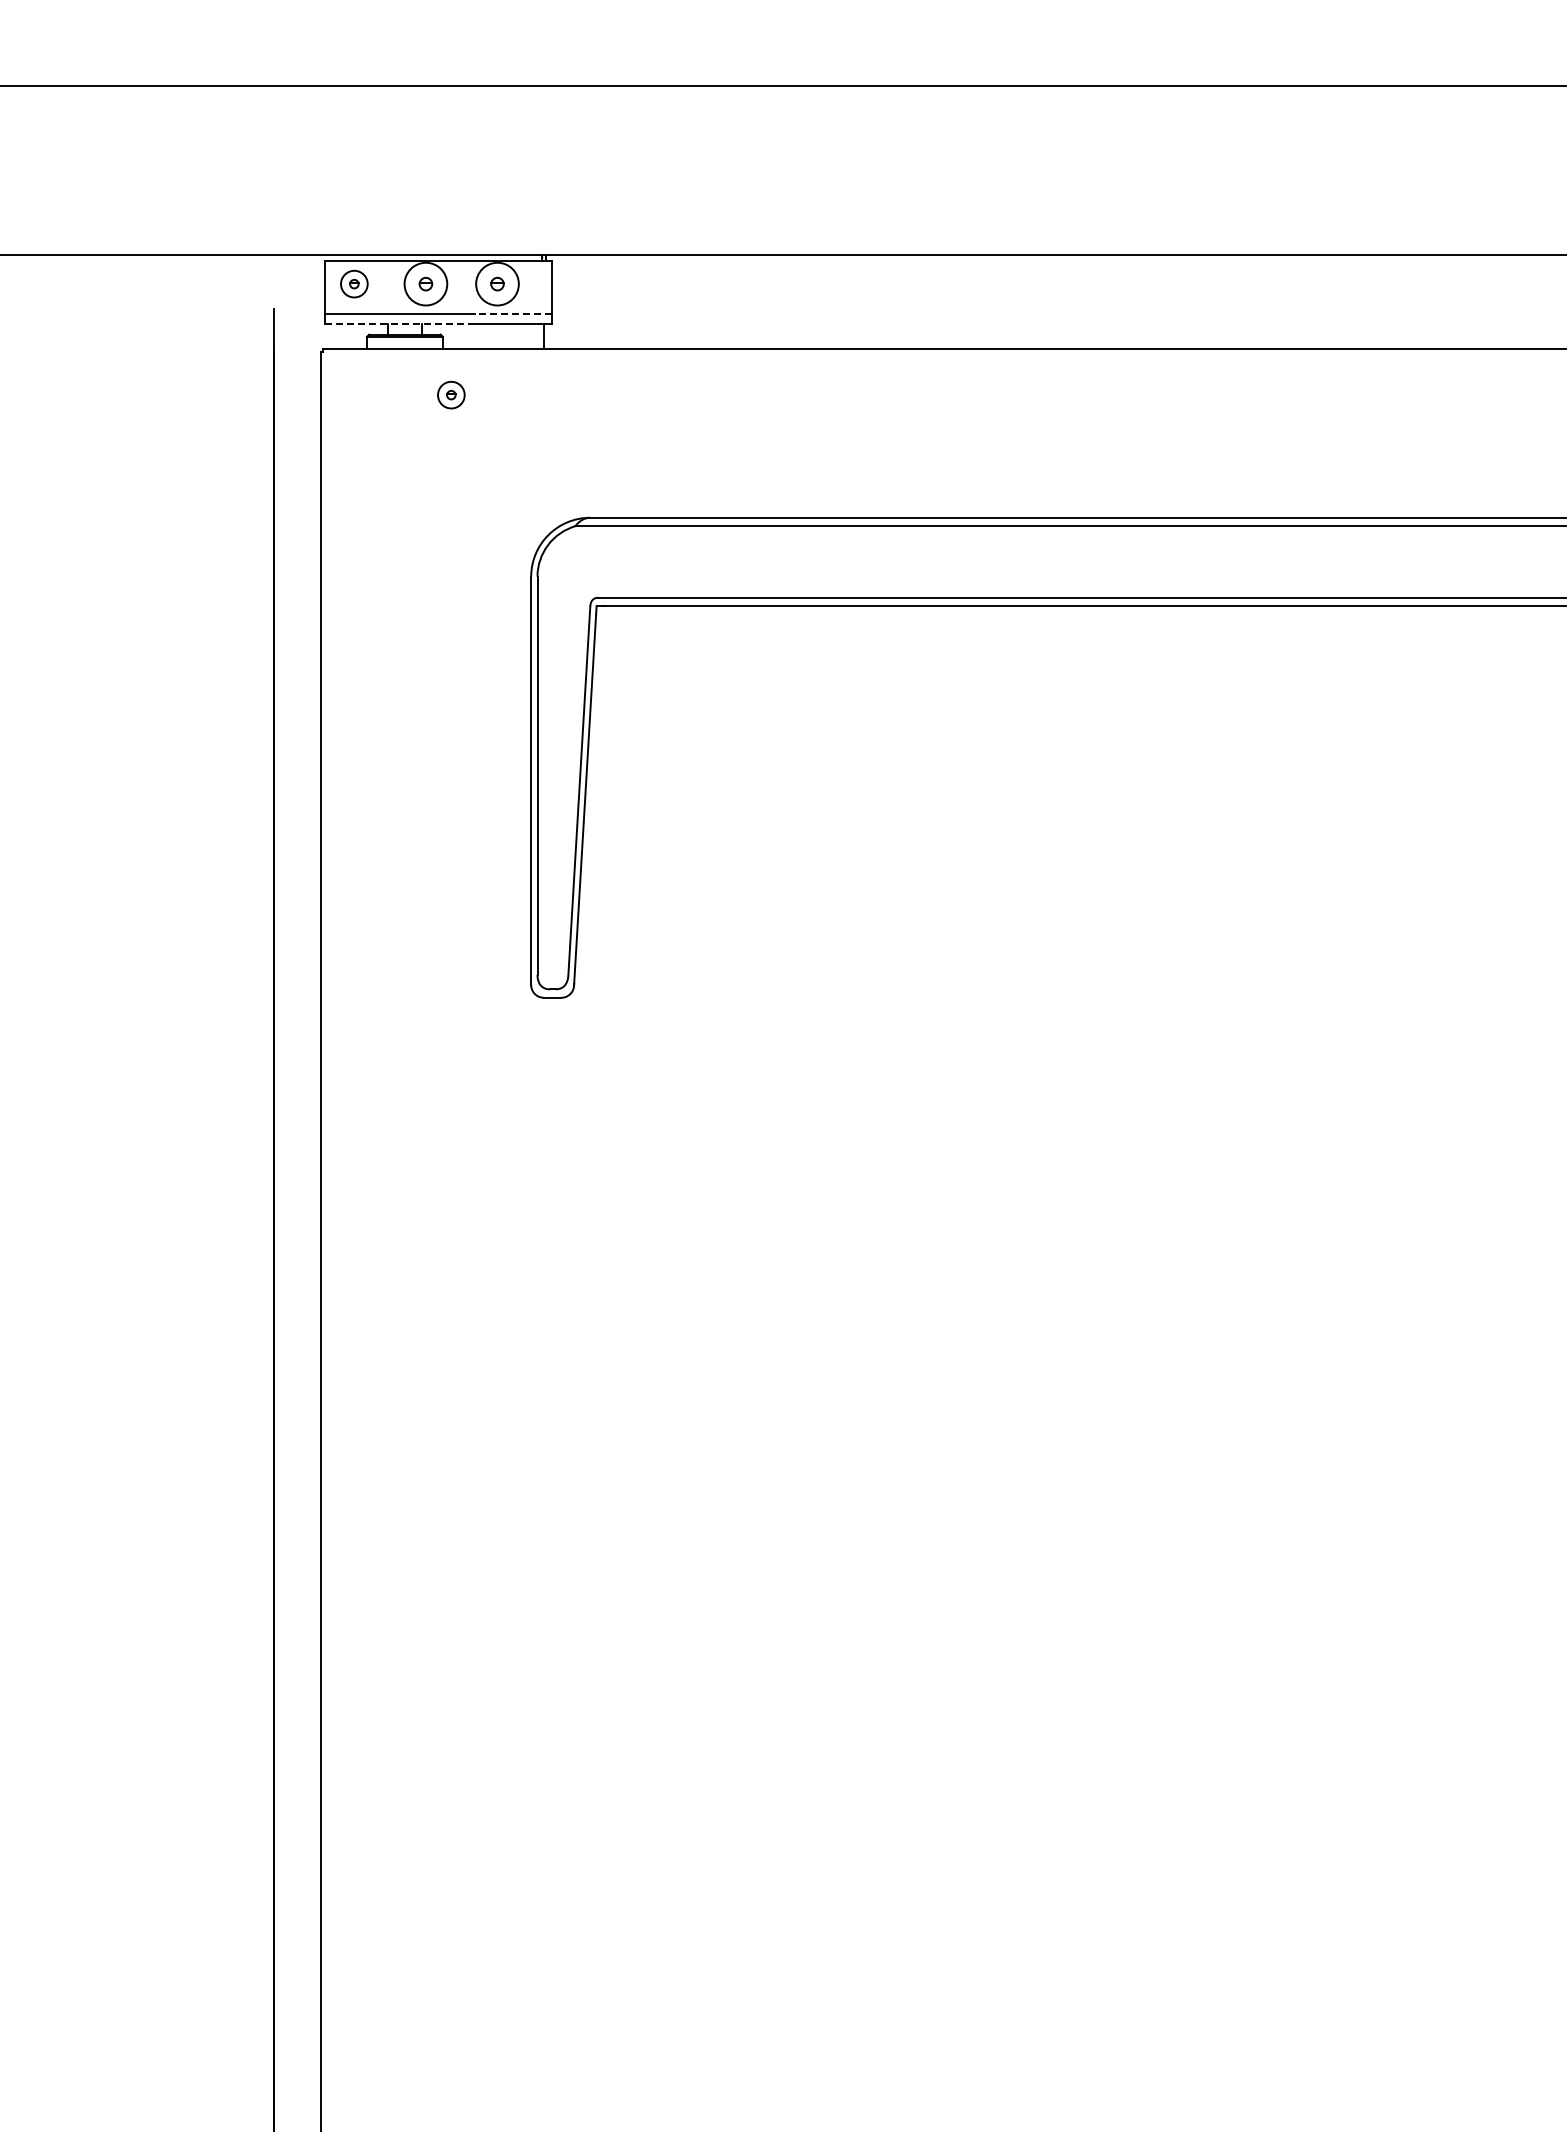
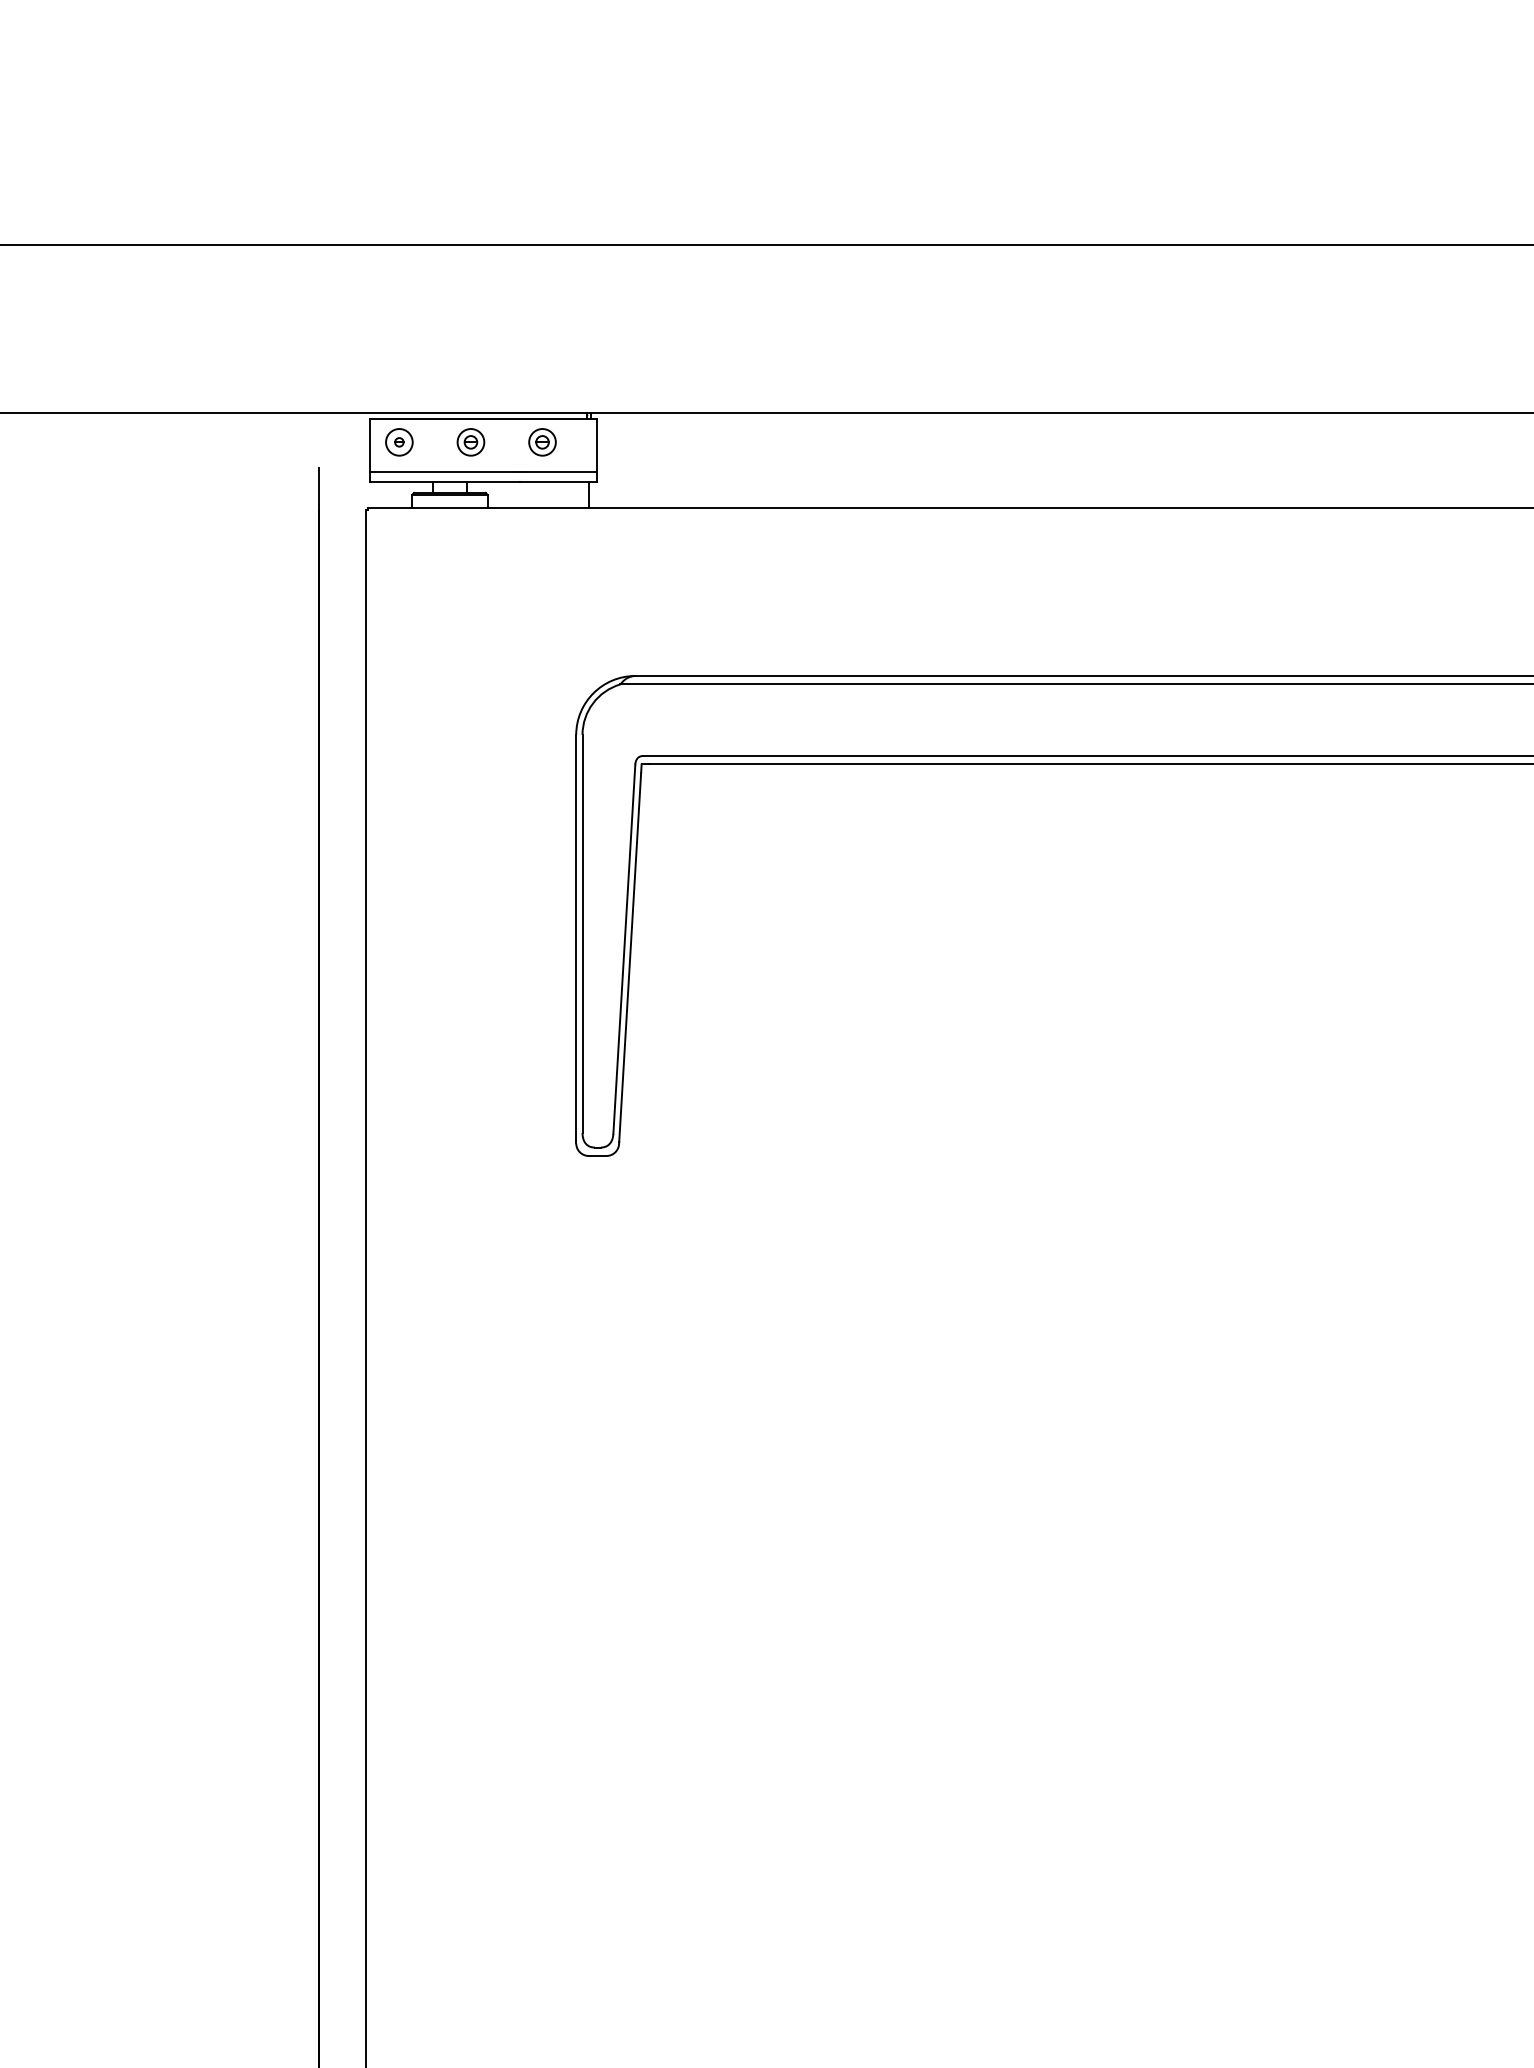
circle: (425, 283) -> (470, 441), size x0.62
circle: (497, 283) -> (542, 441), size x0.62
line: (513, 313) -> (558, 471), dashed -> solid
line: (399, 324) -> (444, 482), dashed -> solid
part: (451, 394) -> (496, 552), removed

